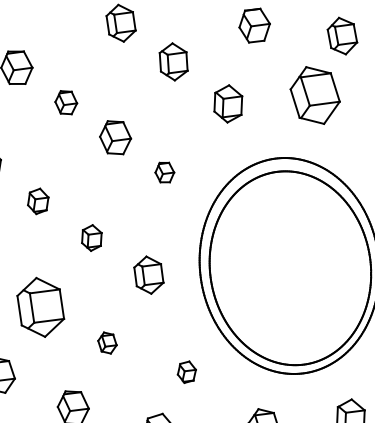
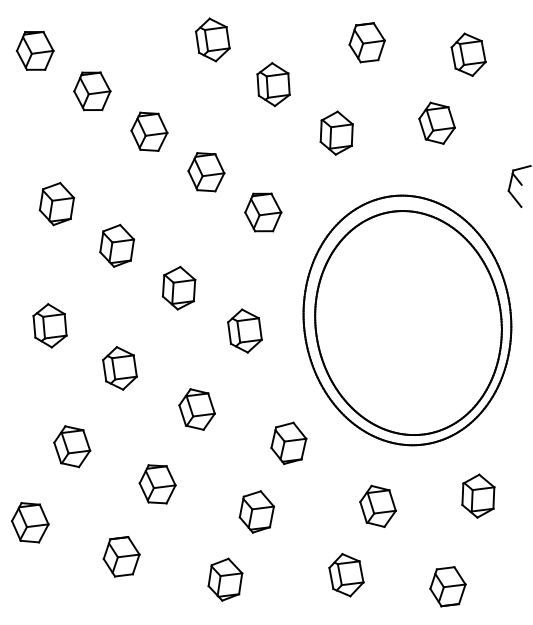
part: (314, 94) -> (436, 122), size x0.62
part: (66, 102) -> (149, 131), size x1.43
part: (164, 172) -> (263, 212), size x1.67
part: (37, 201) -> (116, 245), size x1.43
part: (91, 237) -> (178, 287), size x1.43
part: (40, 307) -> (119, 368), size x0.62
part: (106, 343) -> (196, 409), size x1.67
part: (186, 371) -> (288, 442), size x1.67

